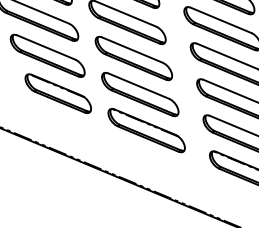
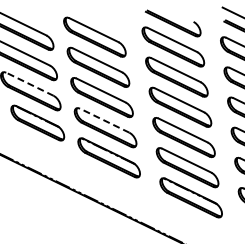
line: (45, 47) -> (29, 84), solid -> dashed
line: (138, 85) -> (104, 120), solid -> dashed

